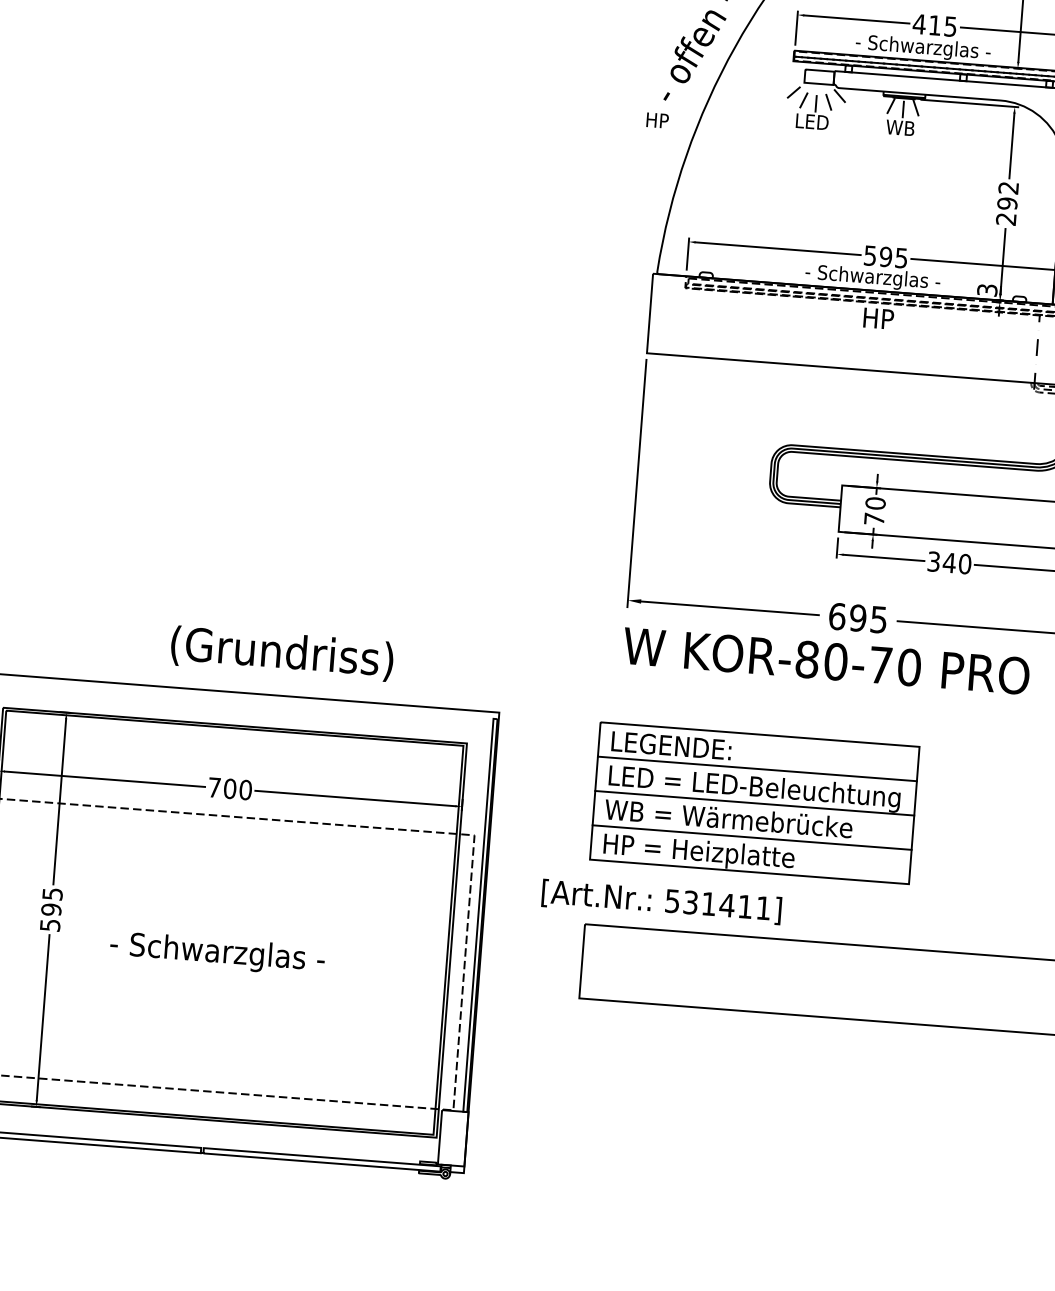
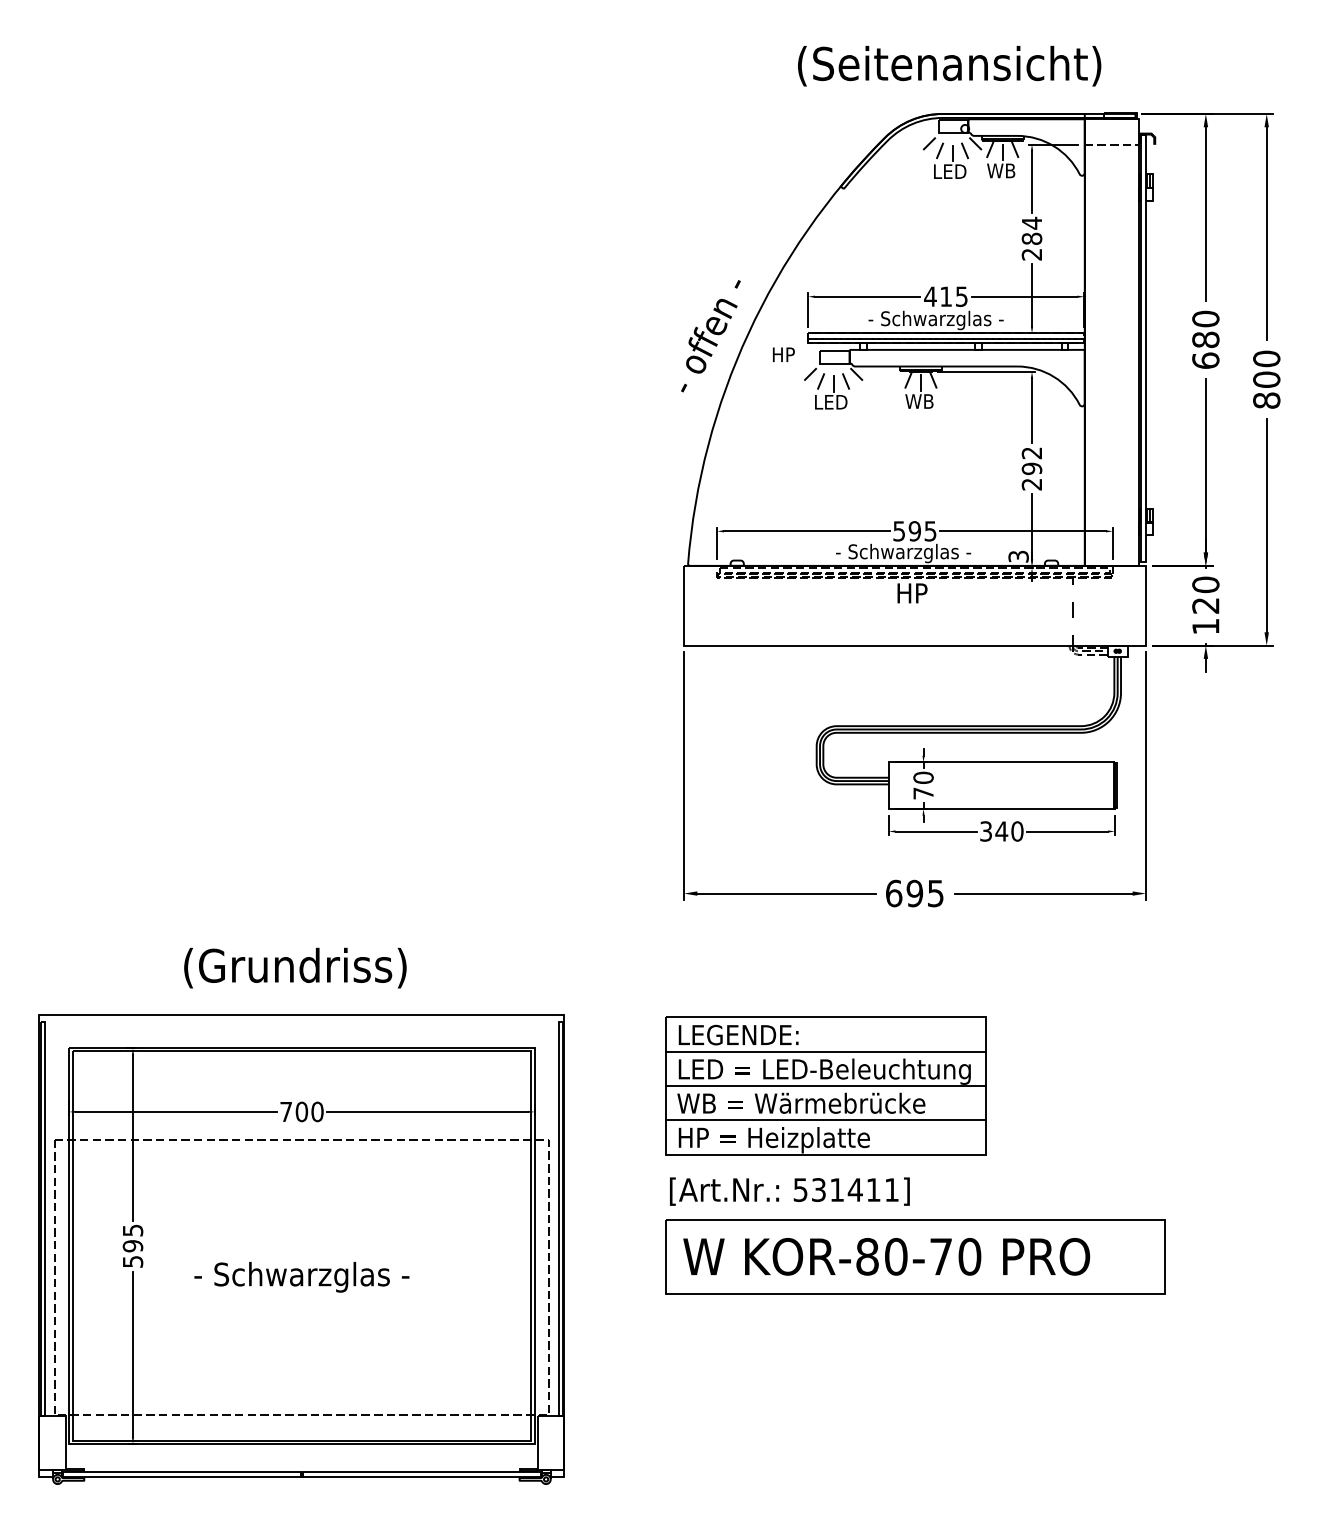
text: (657, 120) -> (783, 354), moved
text: (282, 653) -> (295, 967), moved
text: (826, 660) -> (886, 1256), moved
text: (661, 901) -> (789, 1191), moved

